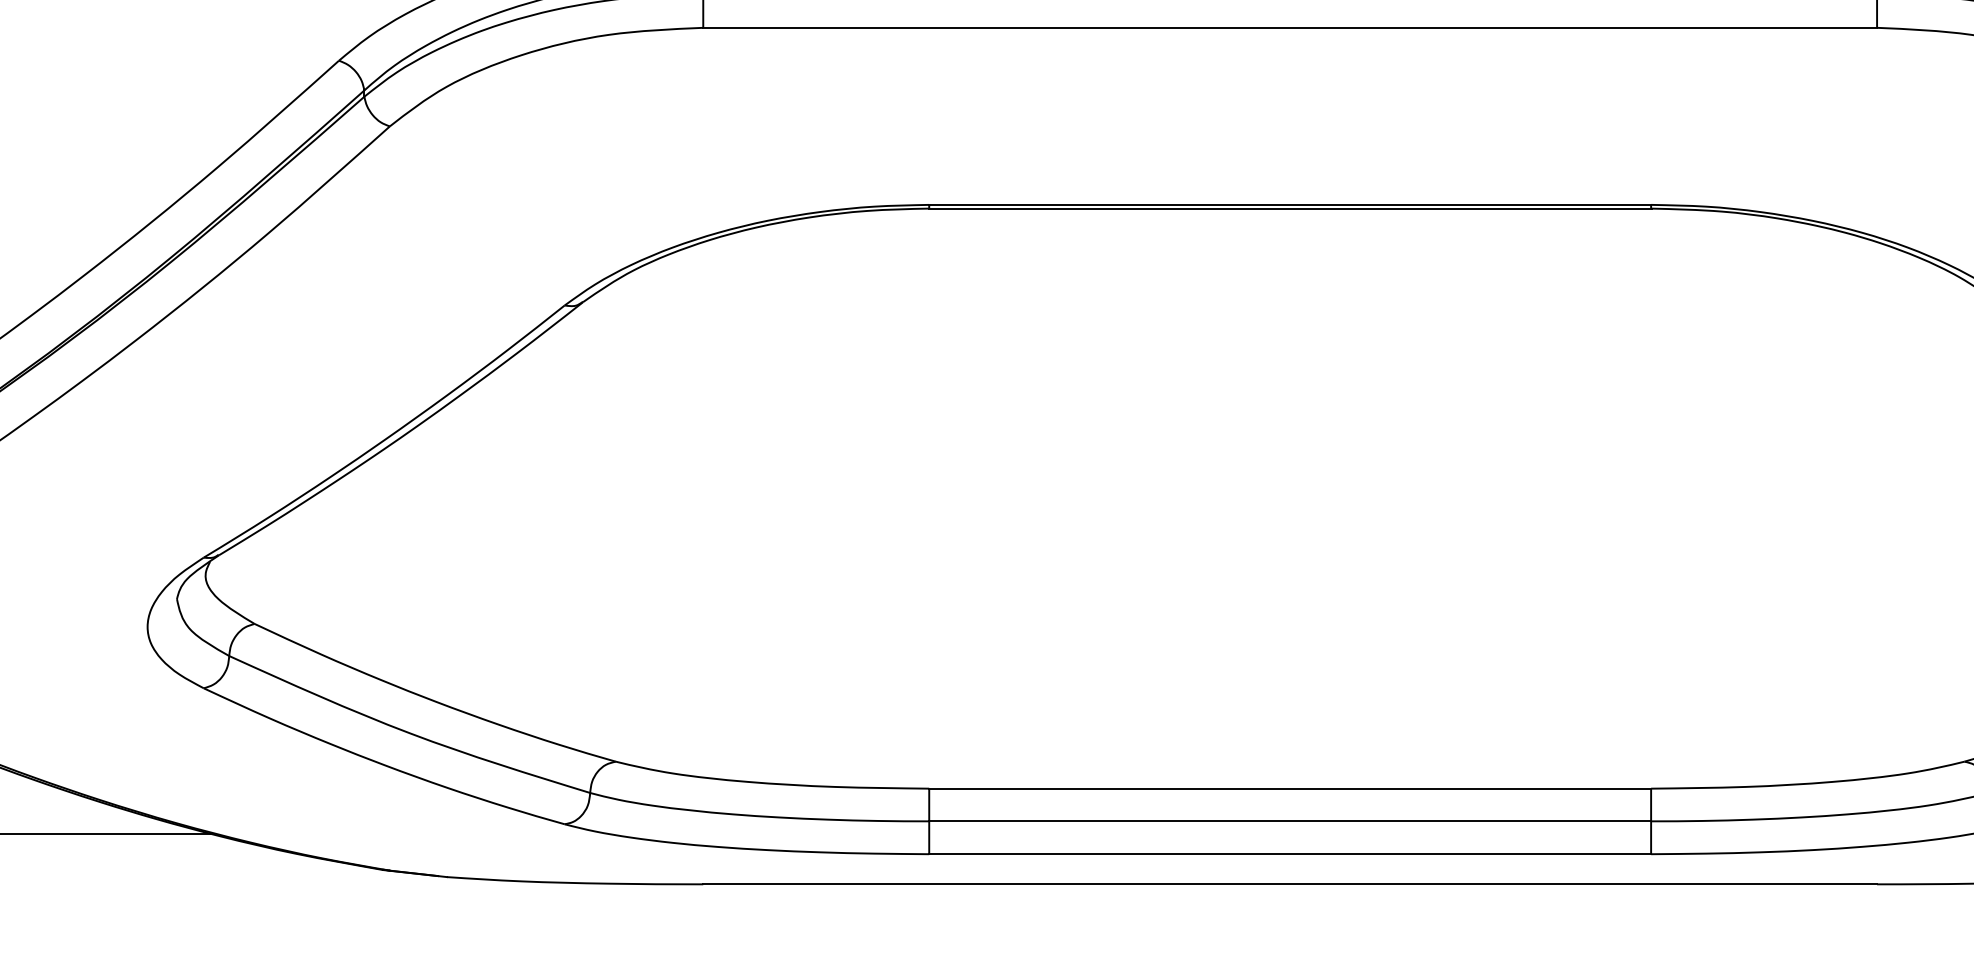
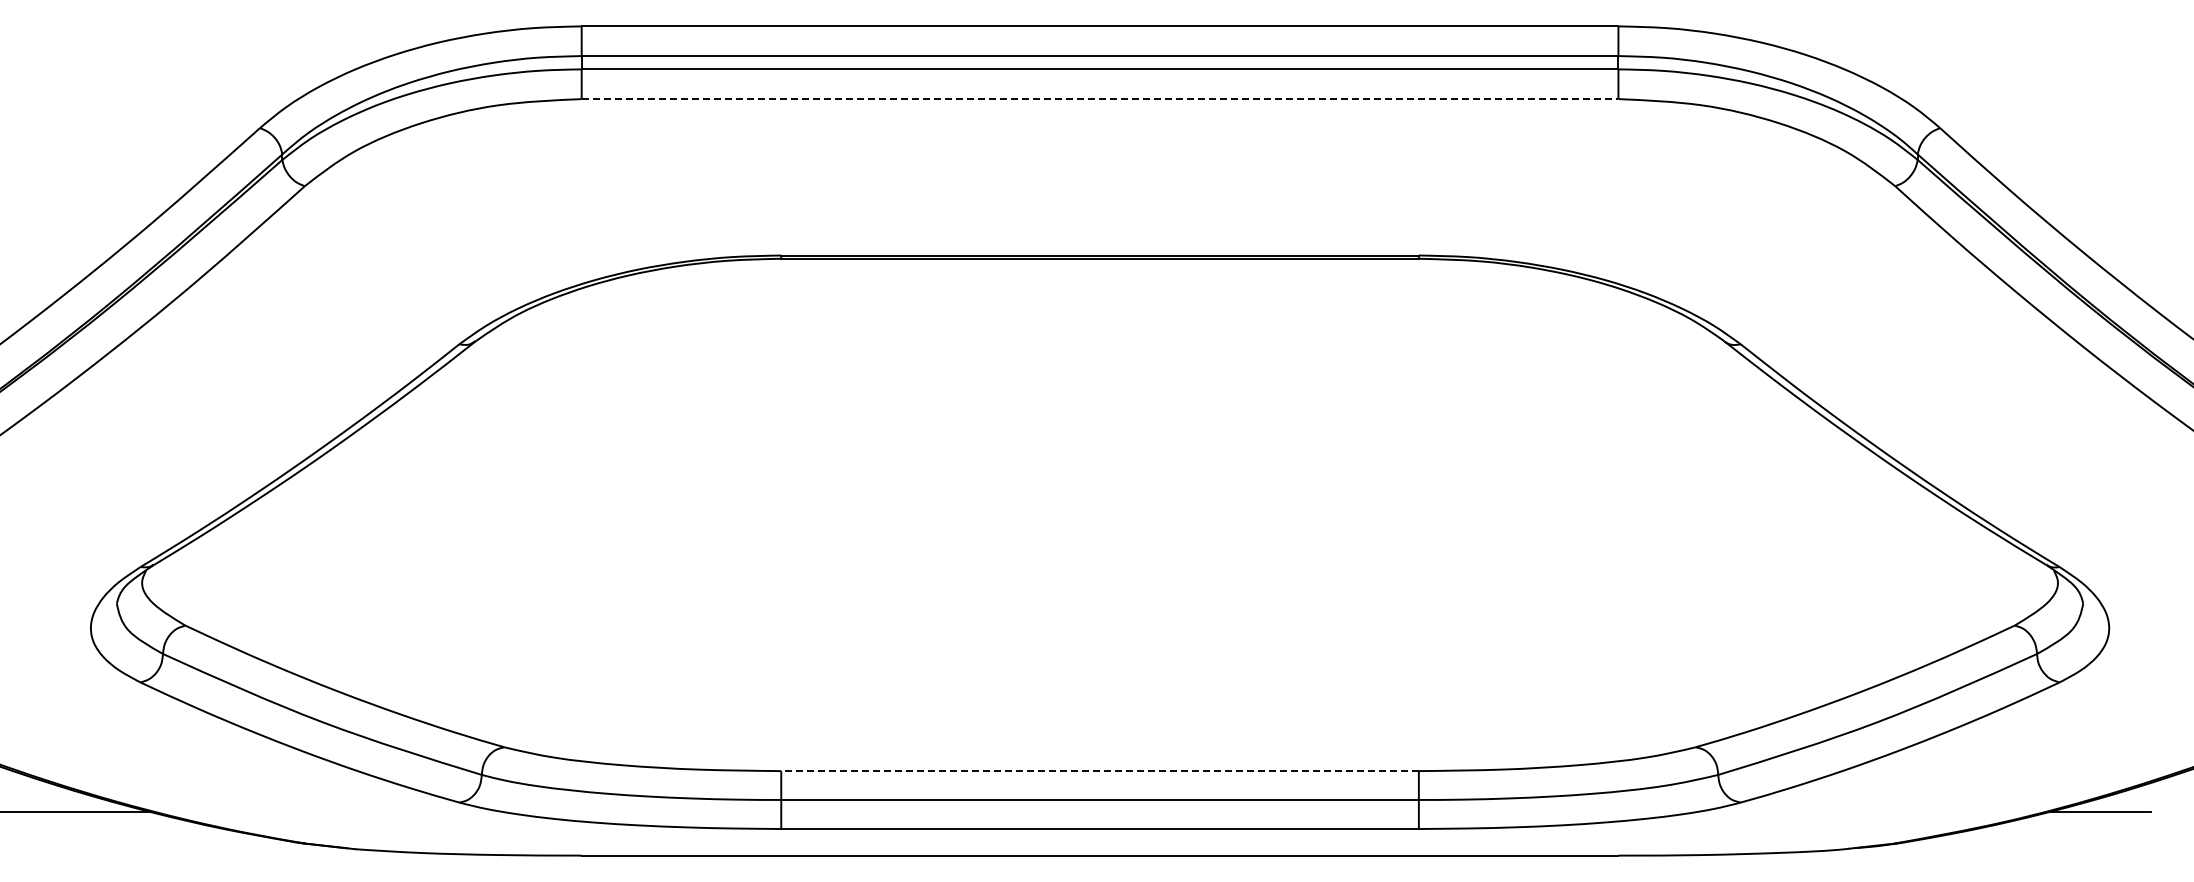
line: (1290, 28) -> (1100, 99), solid -> dashed
line: (1290, 789) -> (1100, 771), solid -> dashed

